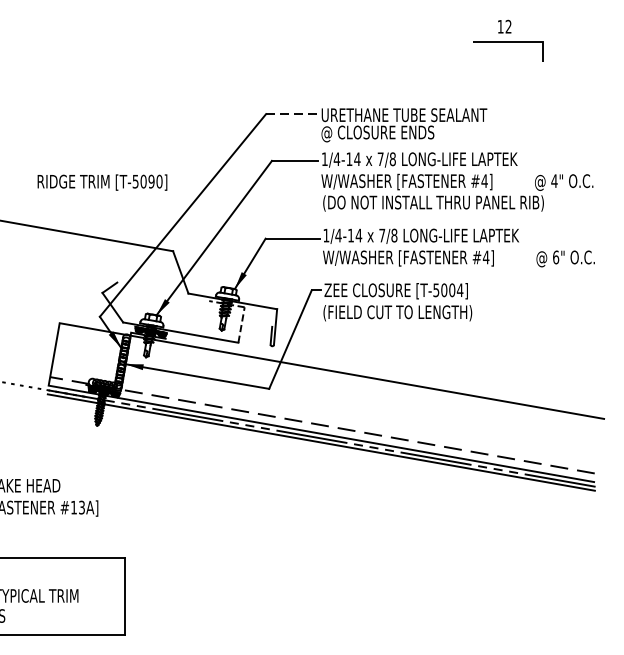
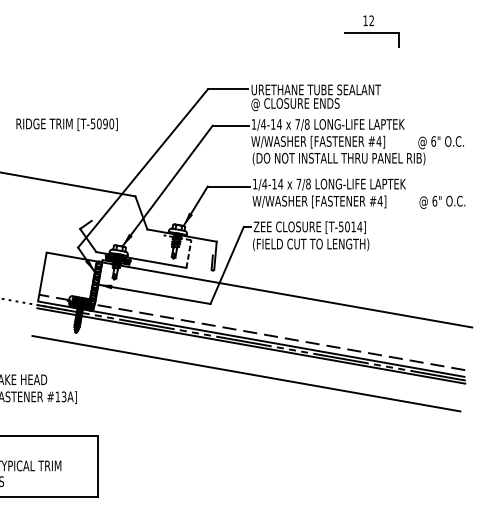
part: (508, 40) -> (371, 31), moved
line: (292, 114) -> (228, 89), dashed -> solid
text: (554, 181) -> (433, 141), 4" -> 6"
text: (101, 182) -> (66, 124), moved
text: (452, 289) -> (353, 226), [T-5004] -> [T-5014]
line: (315, 477) -> (246, 373), added

